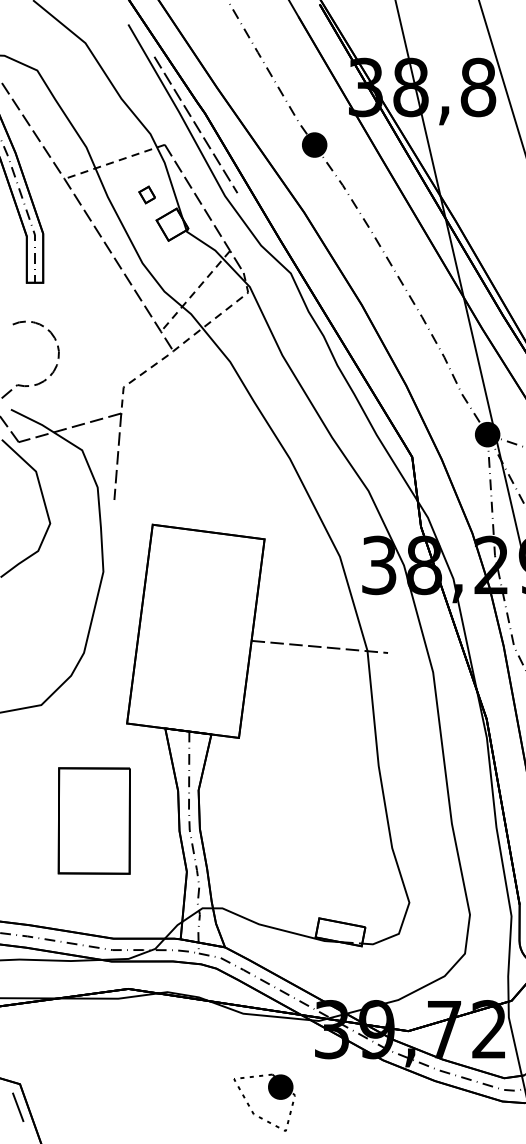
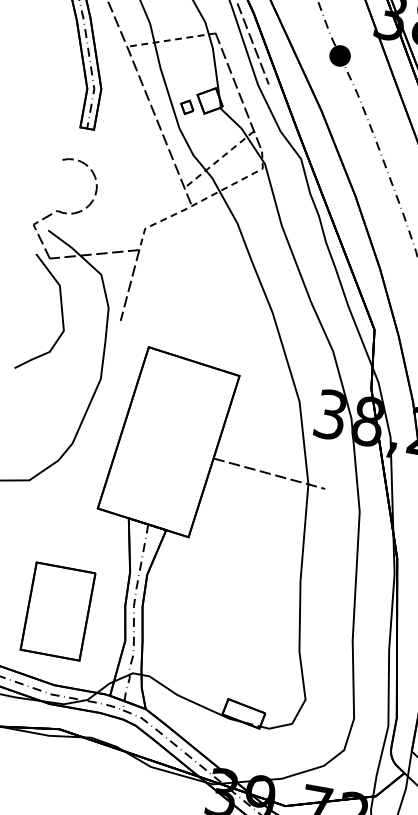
part: (146, 194) -> (186, 106), moved
part: (93, 820) -> (57, 611), moved

